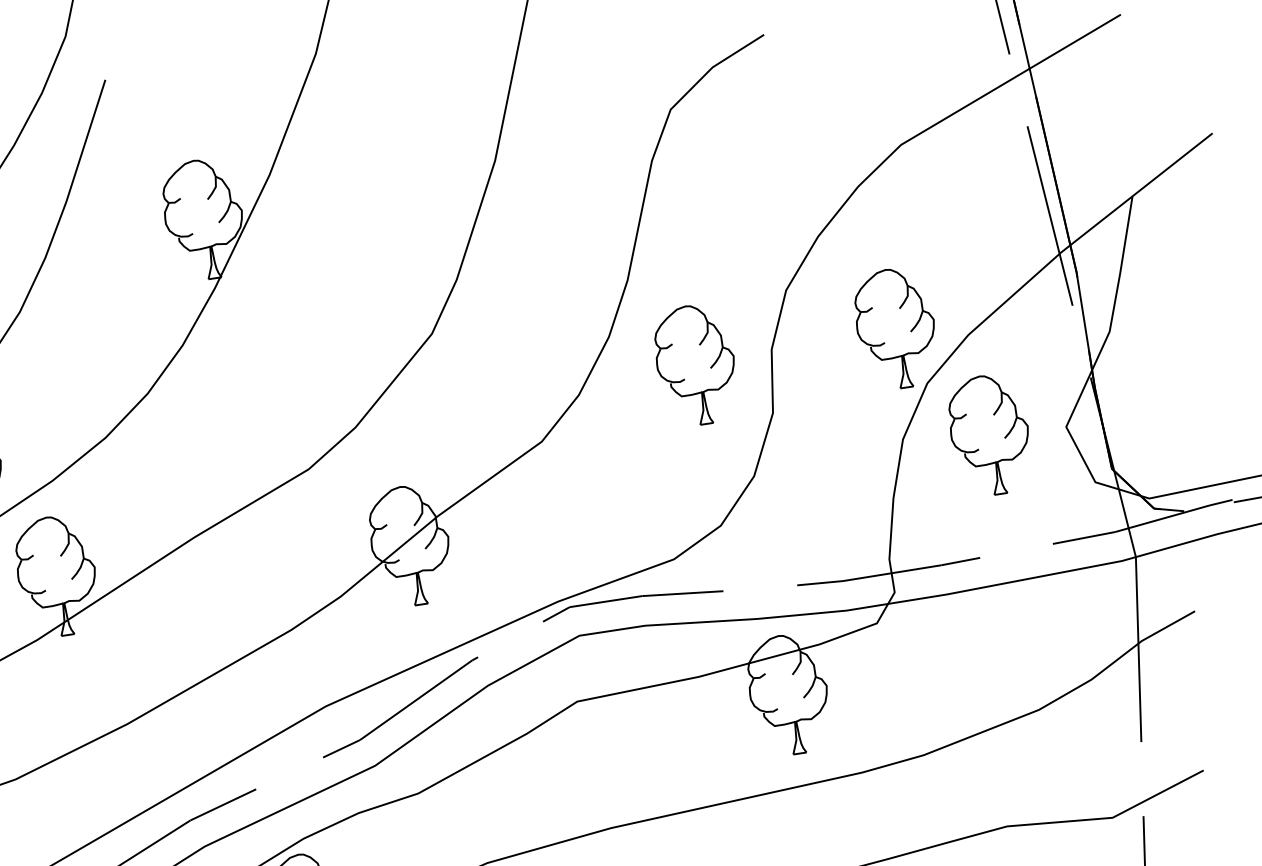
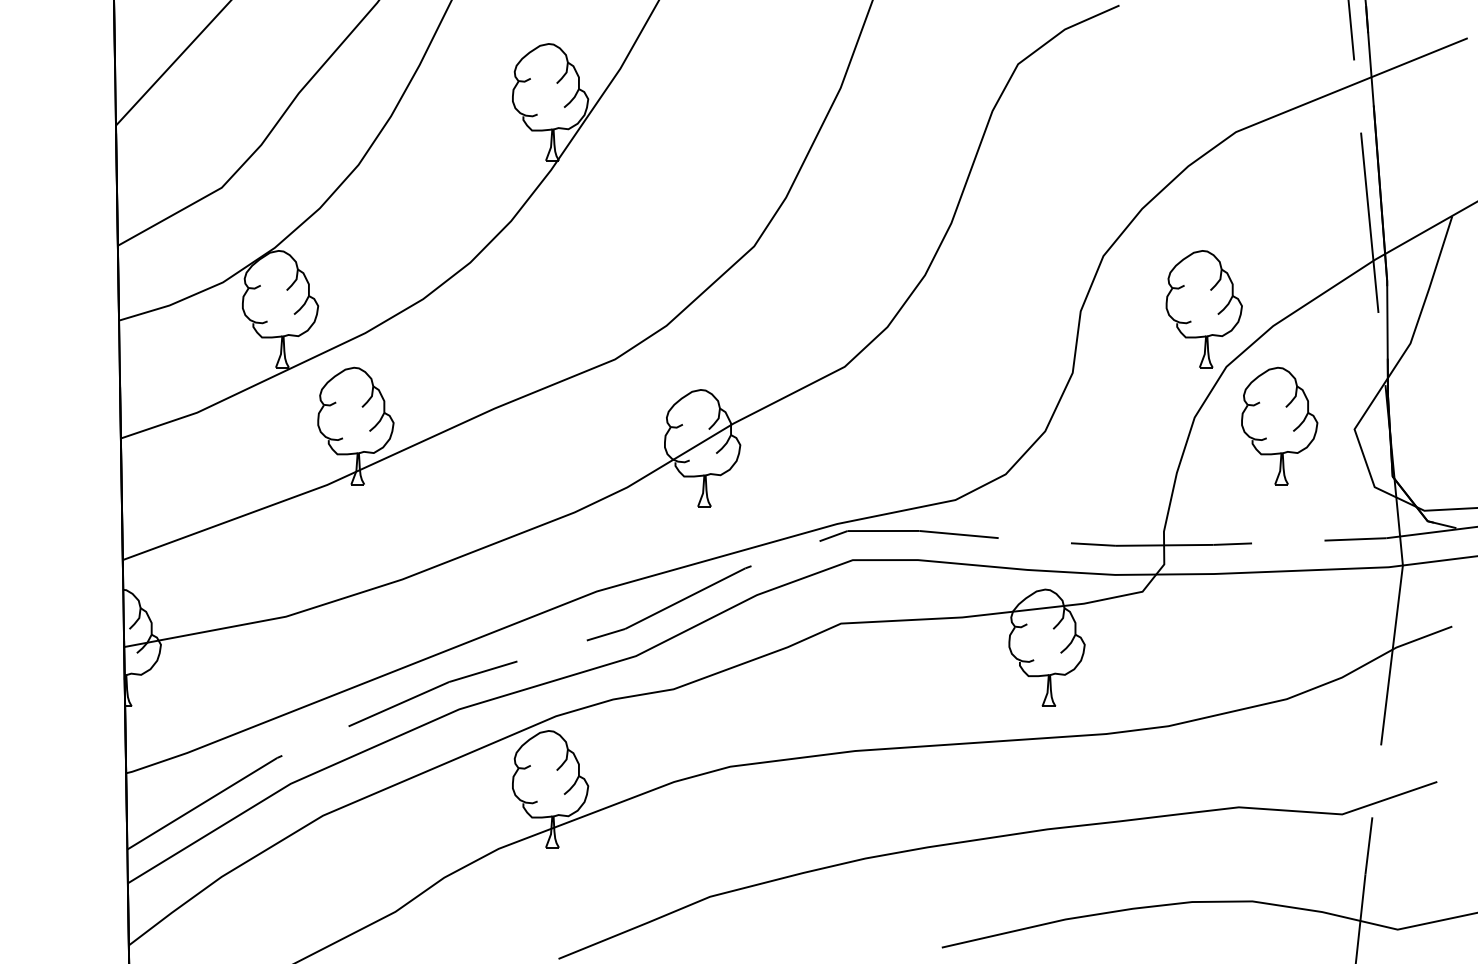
part: (695, 365) -> (1004, 315), removed

